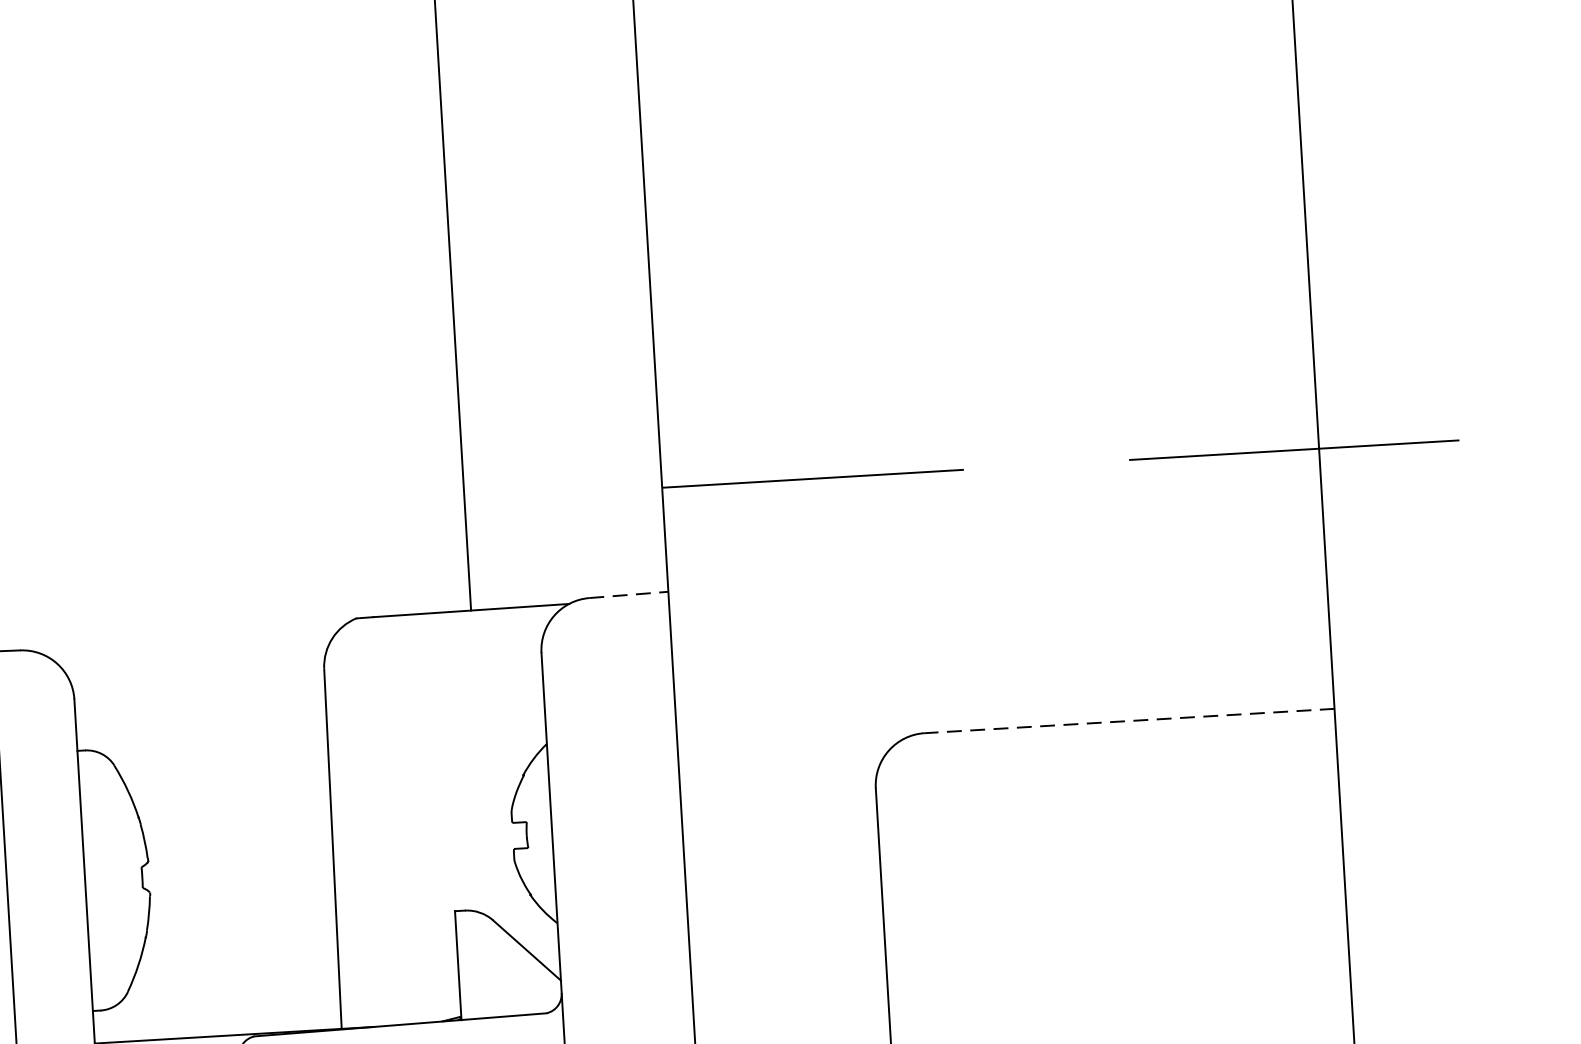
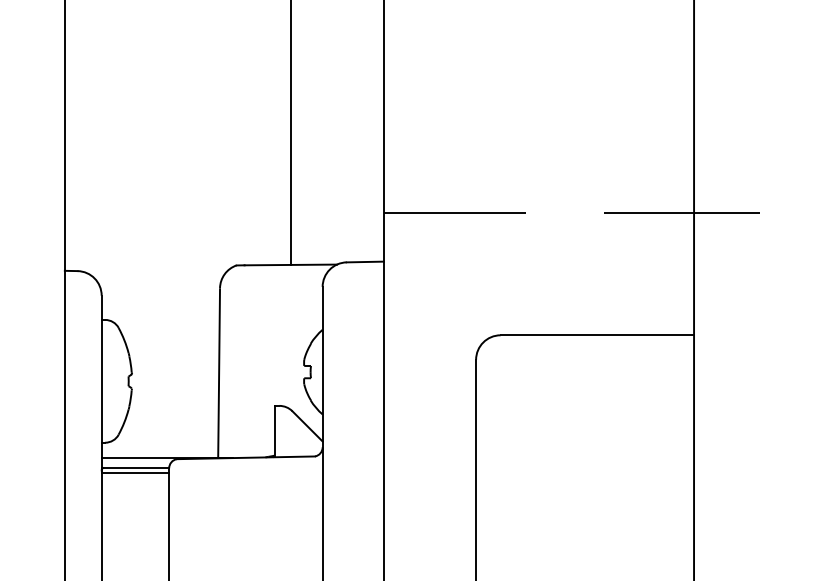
line: (629, 595) -> (365, 262), dashed -> solid
line: (1129, 721) -> (597, 335), dashed -> solid

